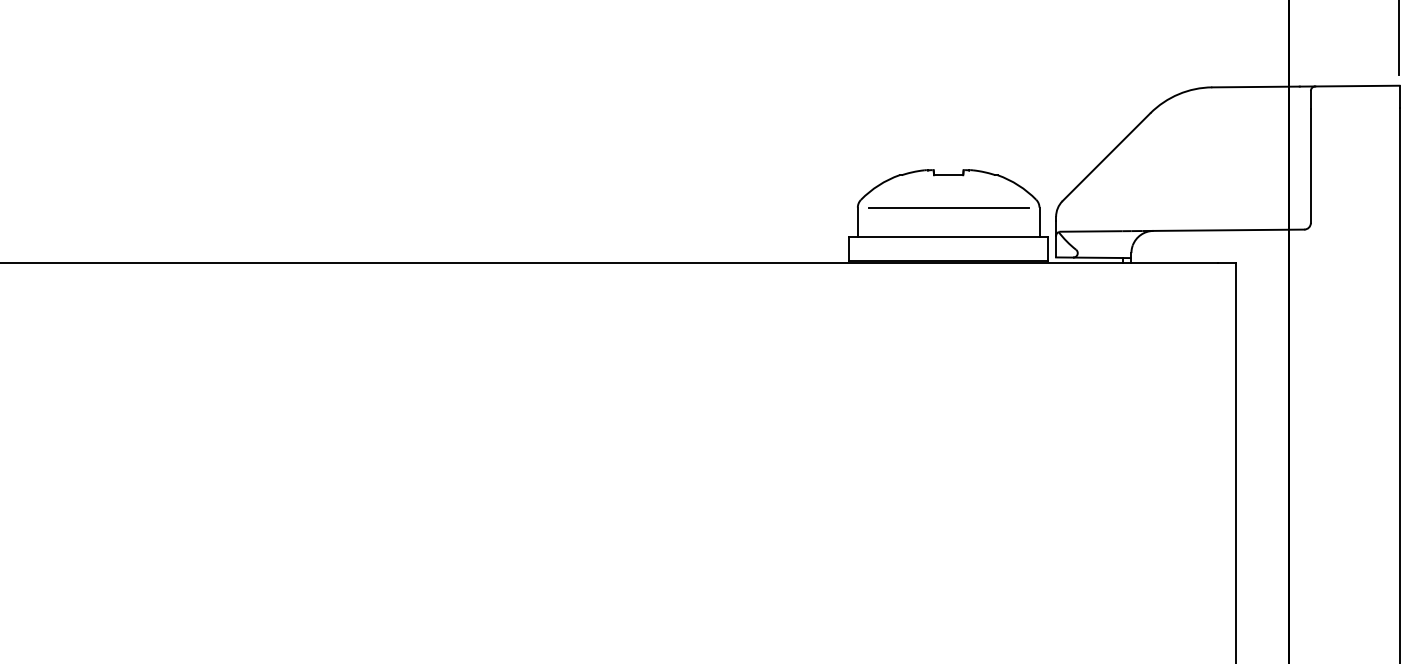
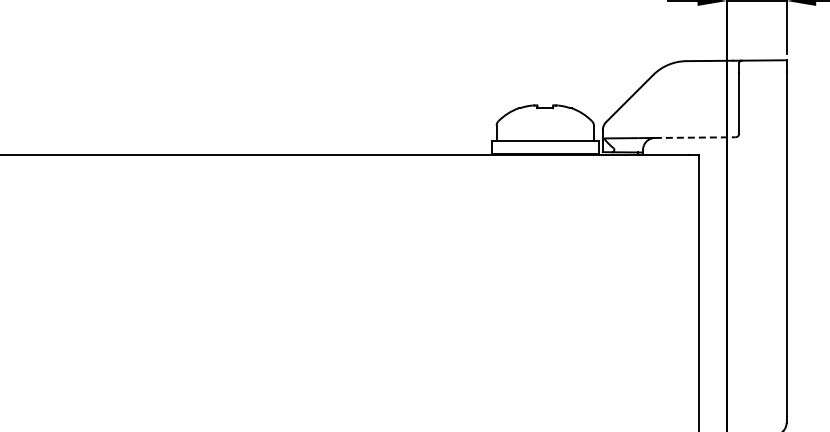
line: (949, 207) -> (545, 125), removed
line: (1229, 230) -> (695, 137), solid -> dashed

